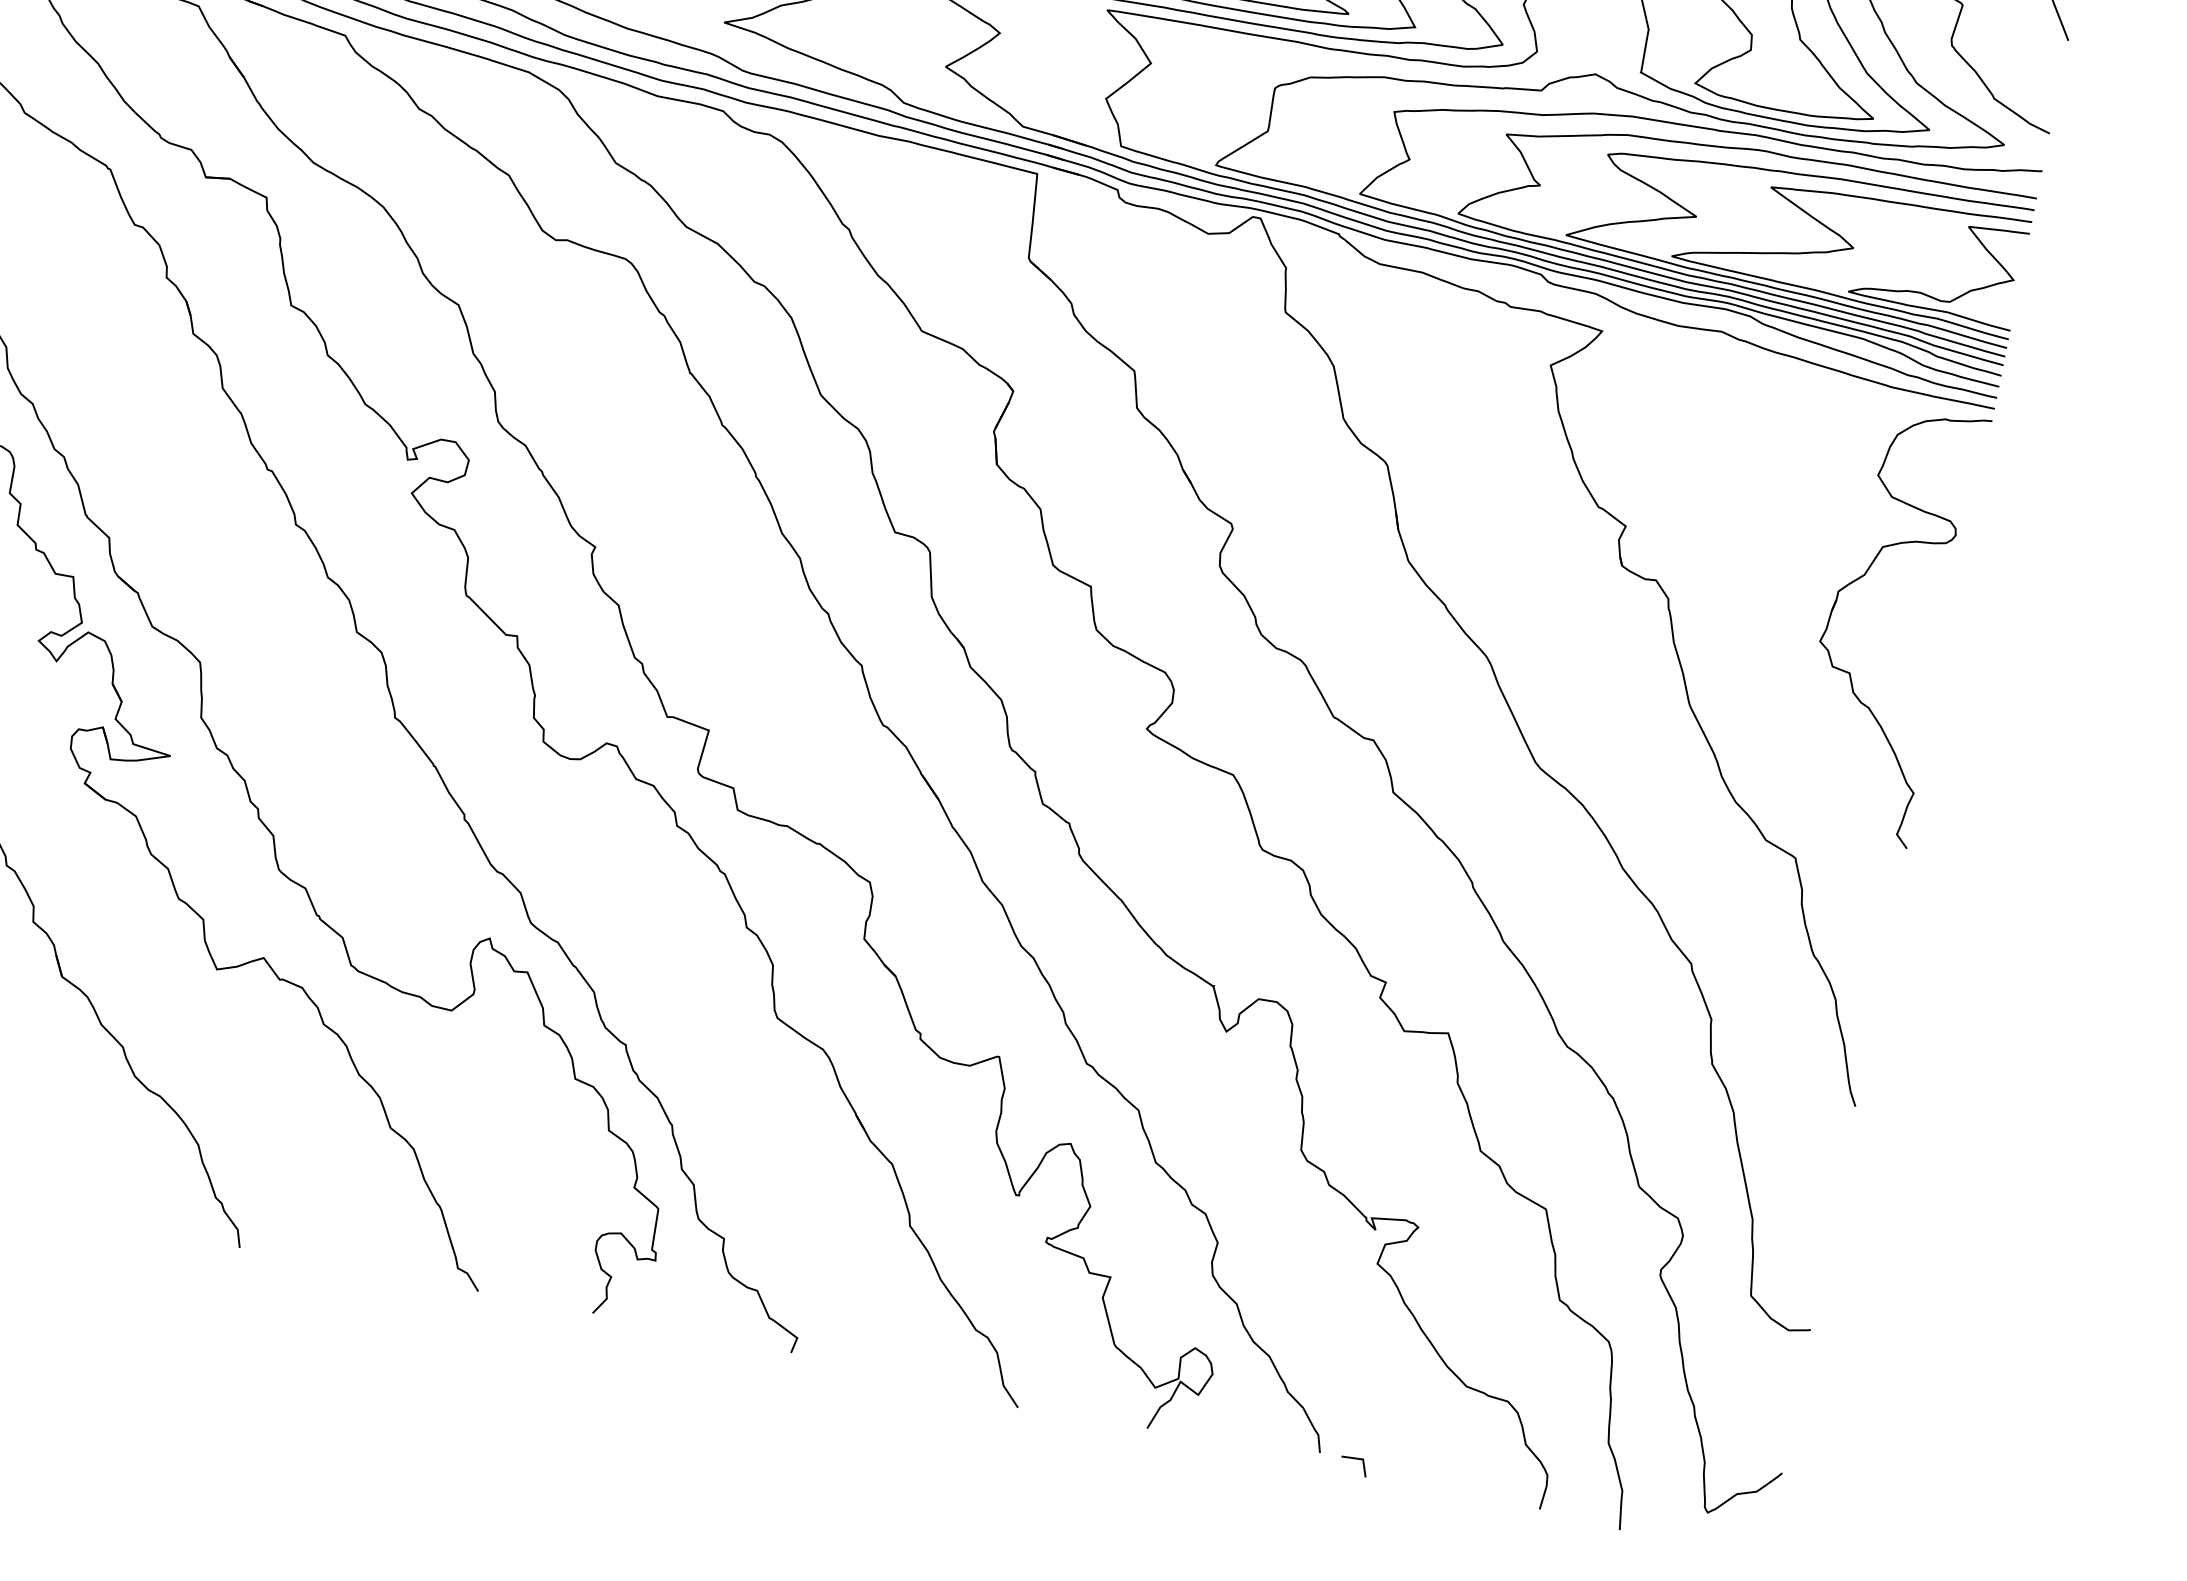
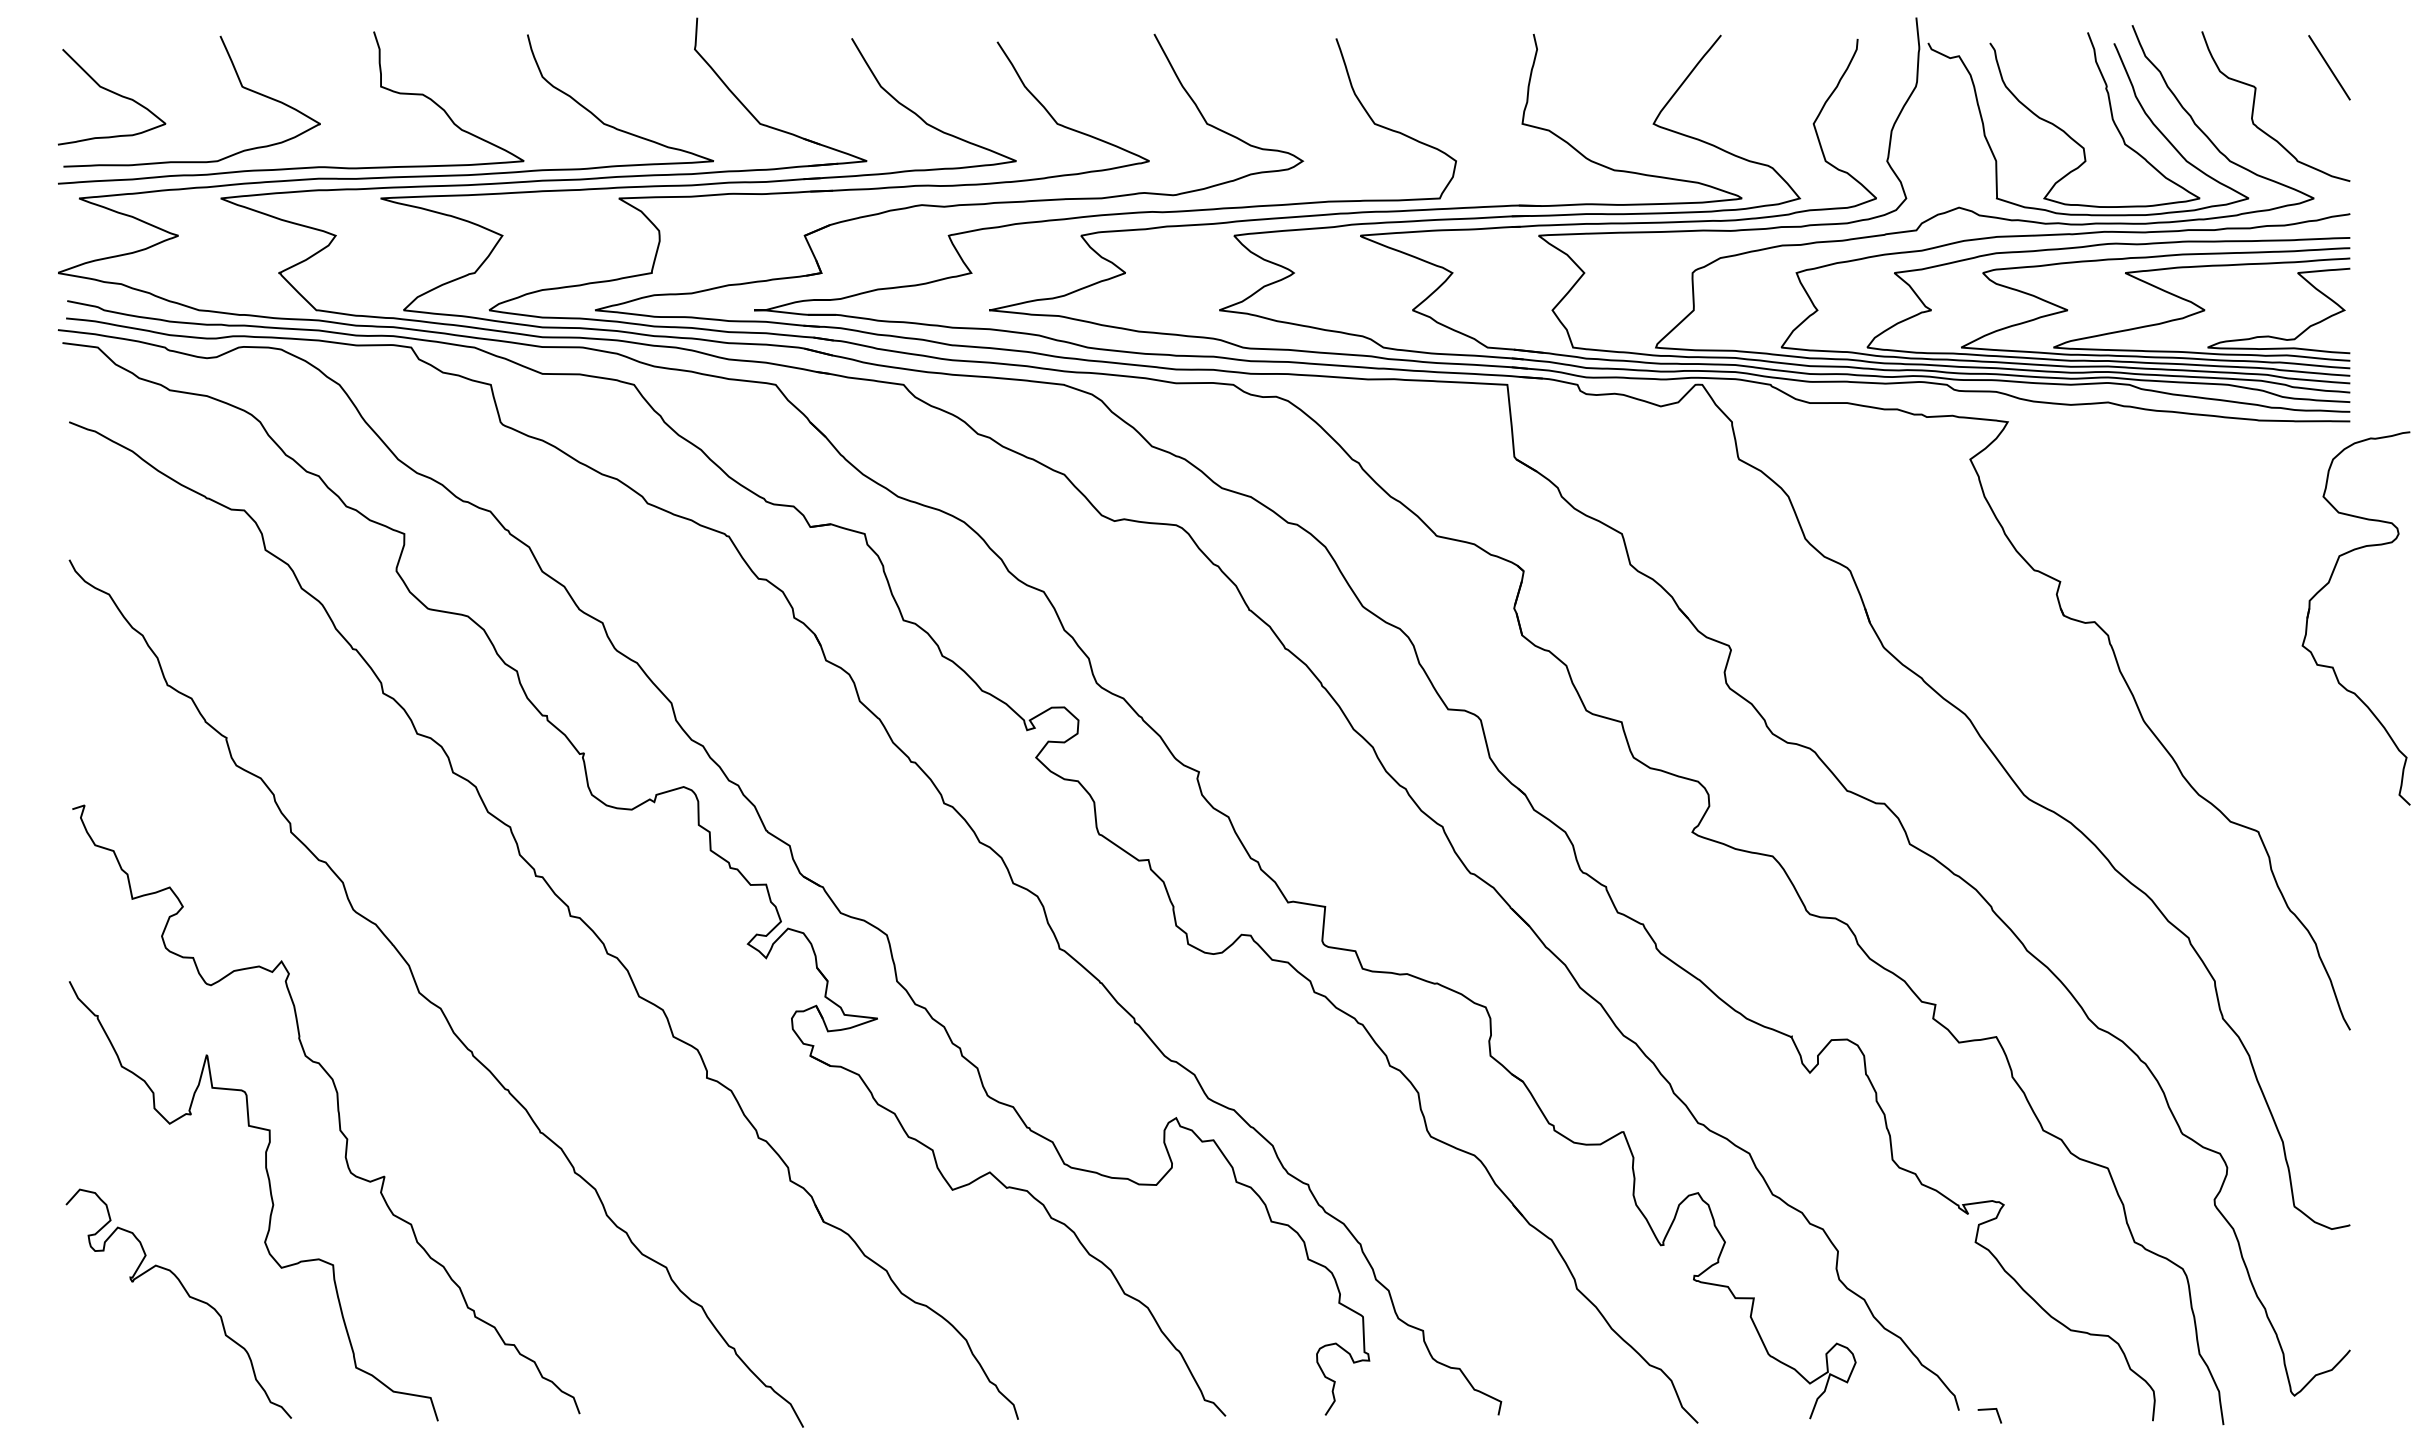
part: (1862, 577) -> (2327, 585), moved

